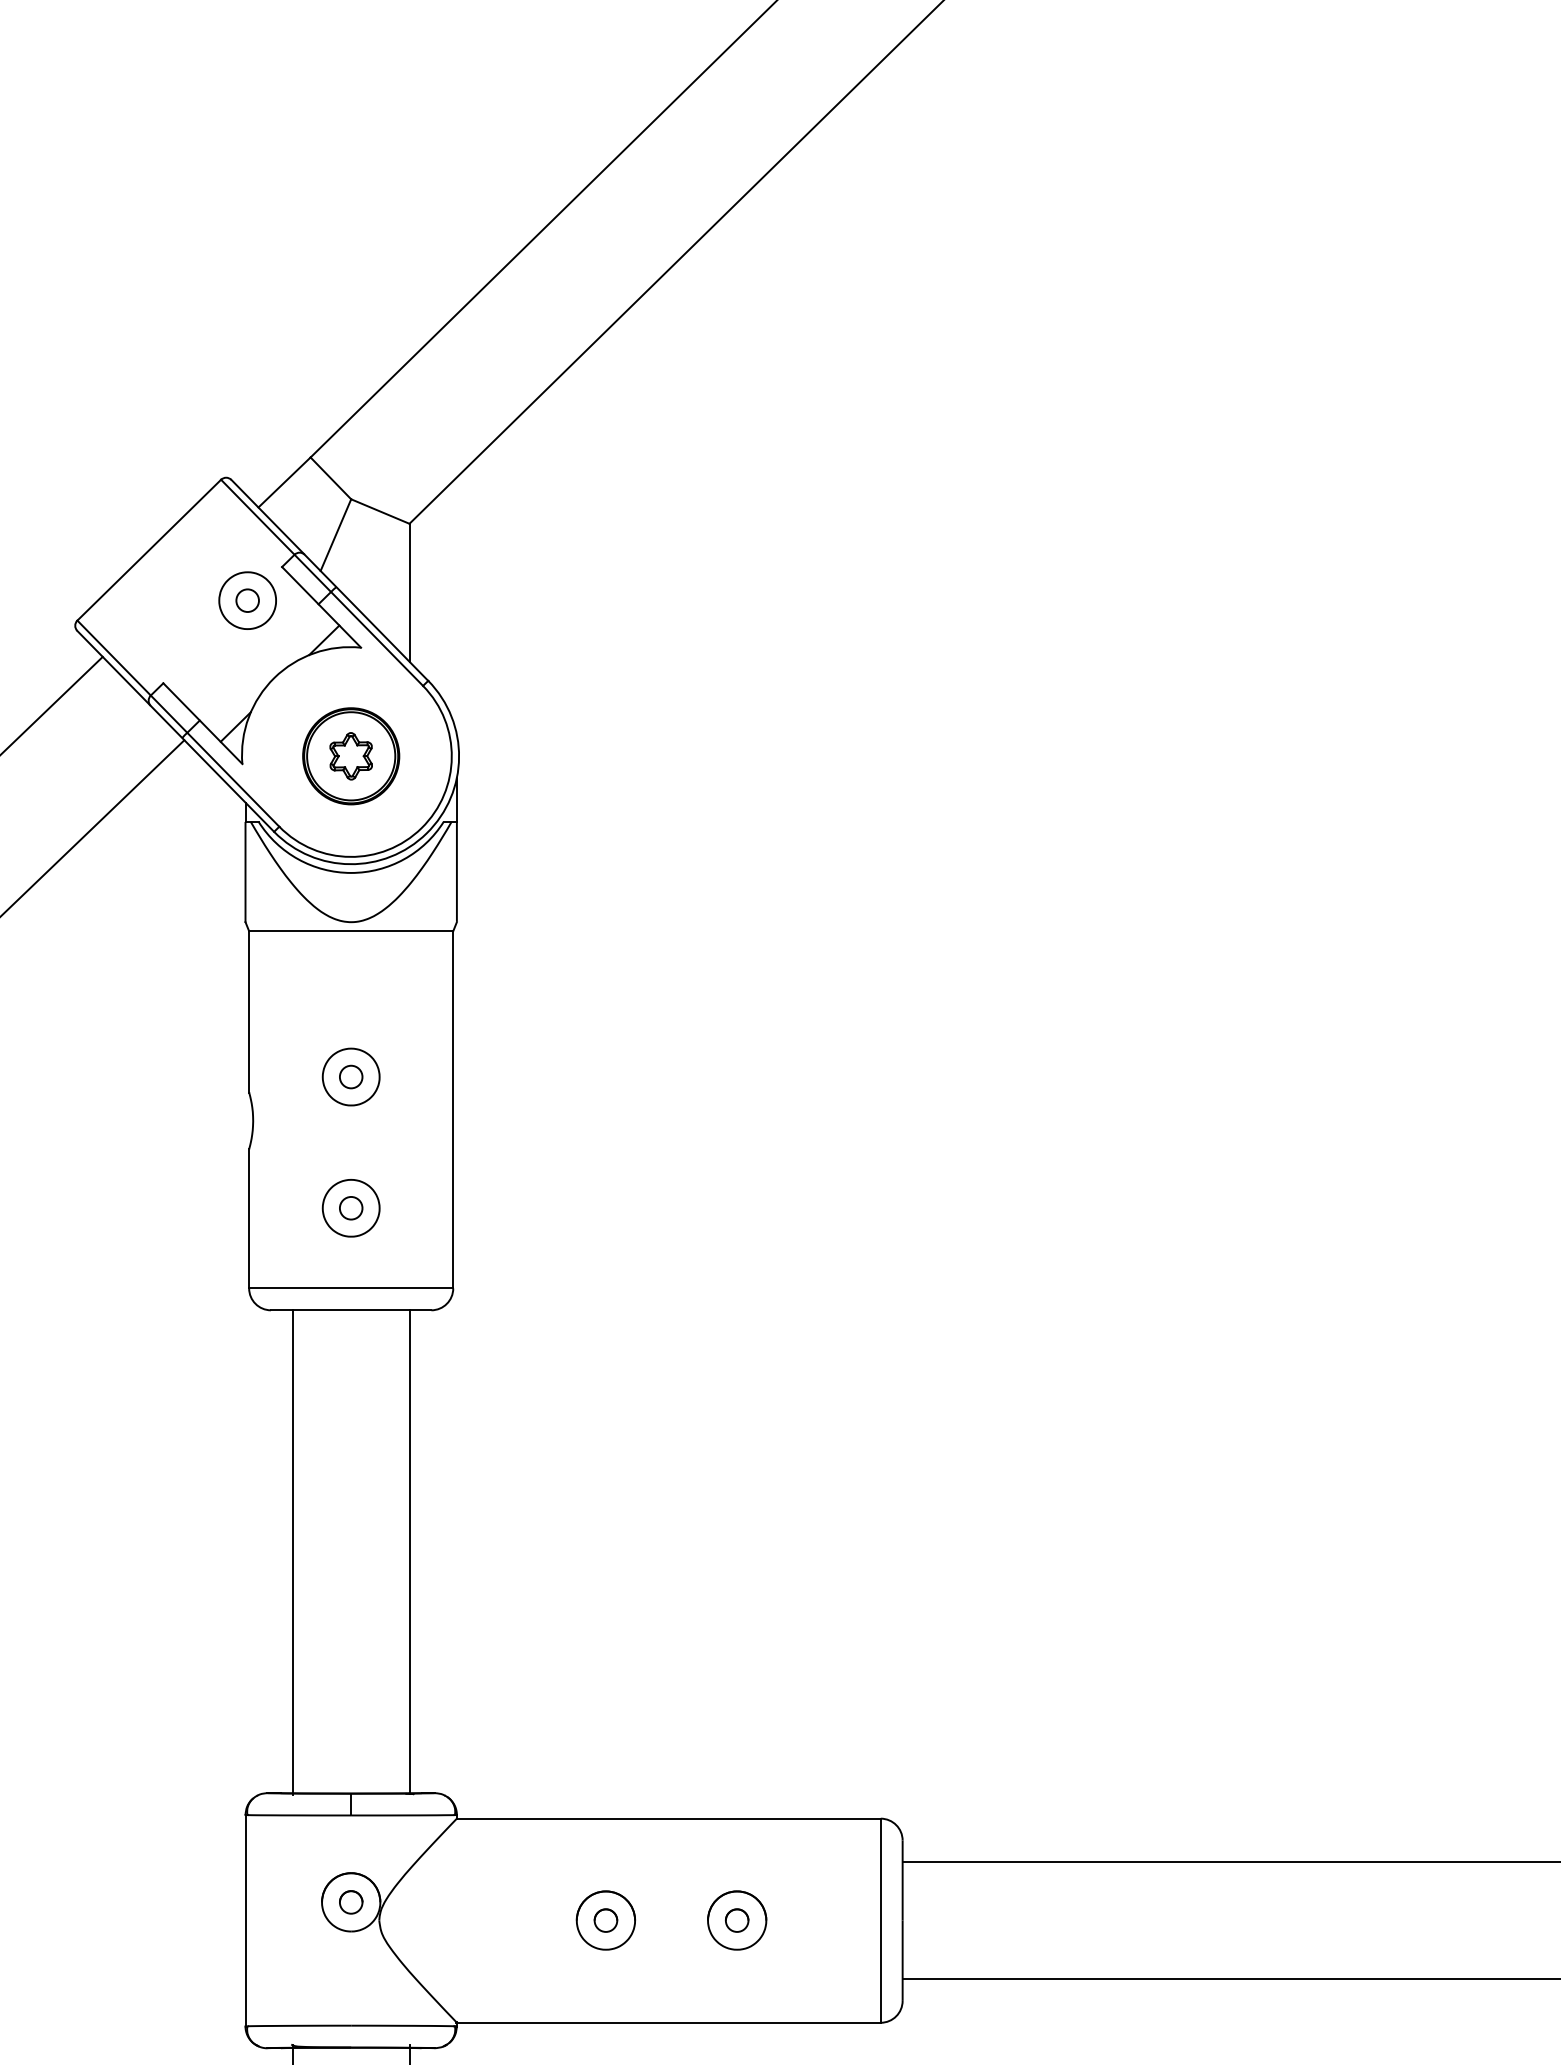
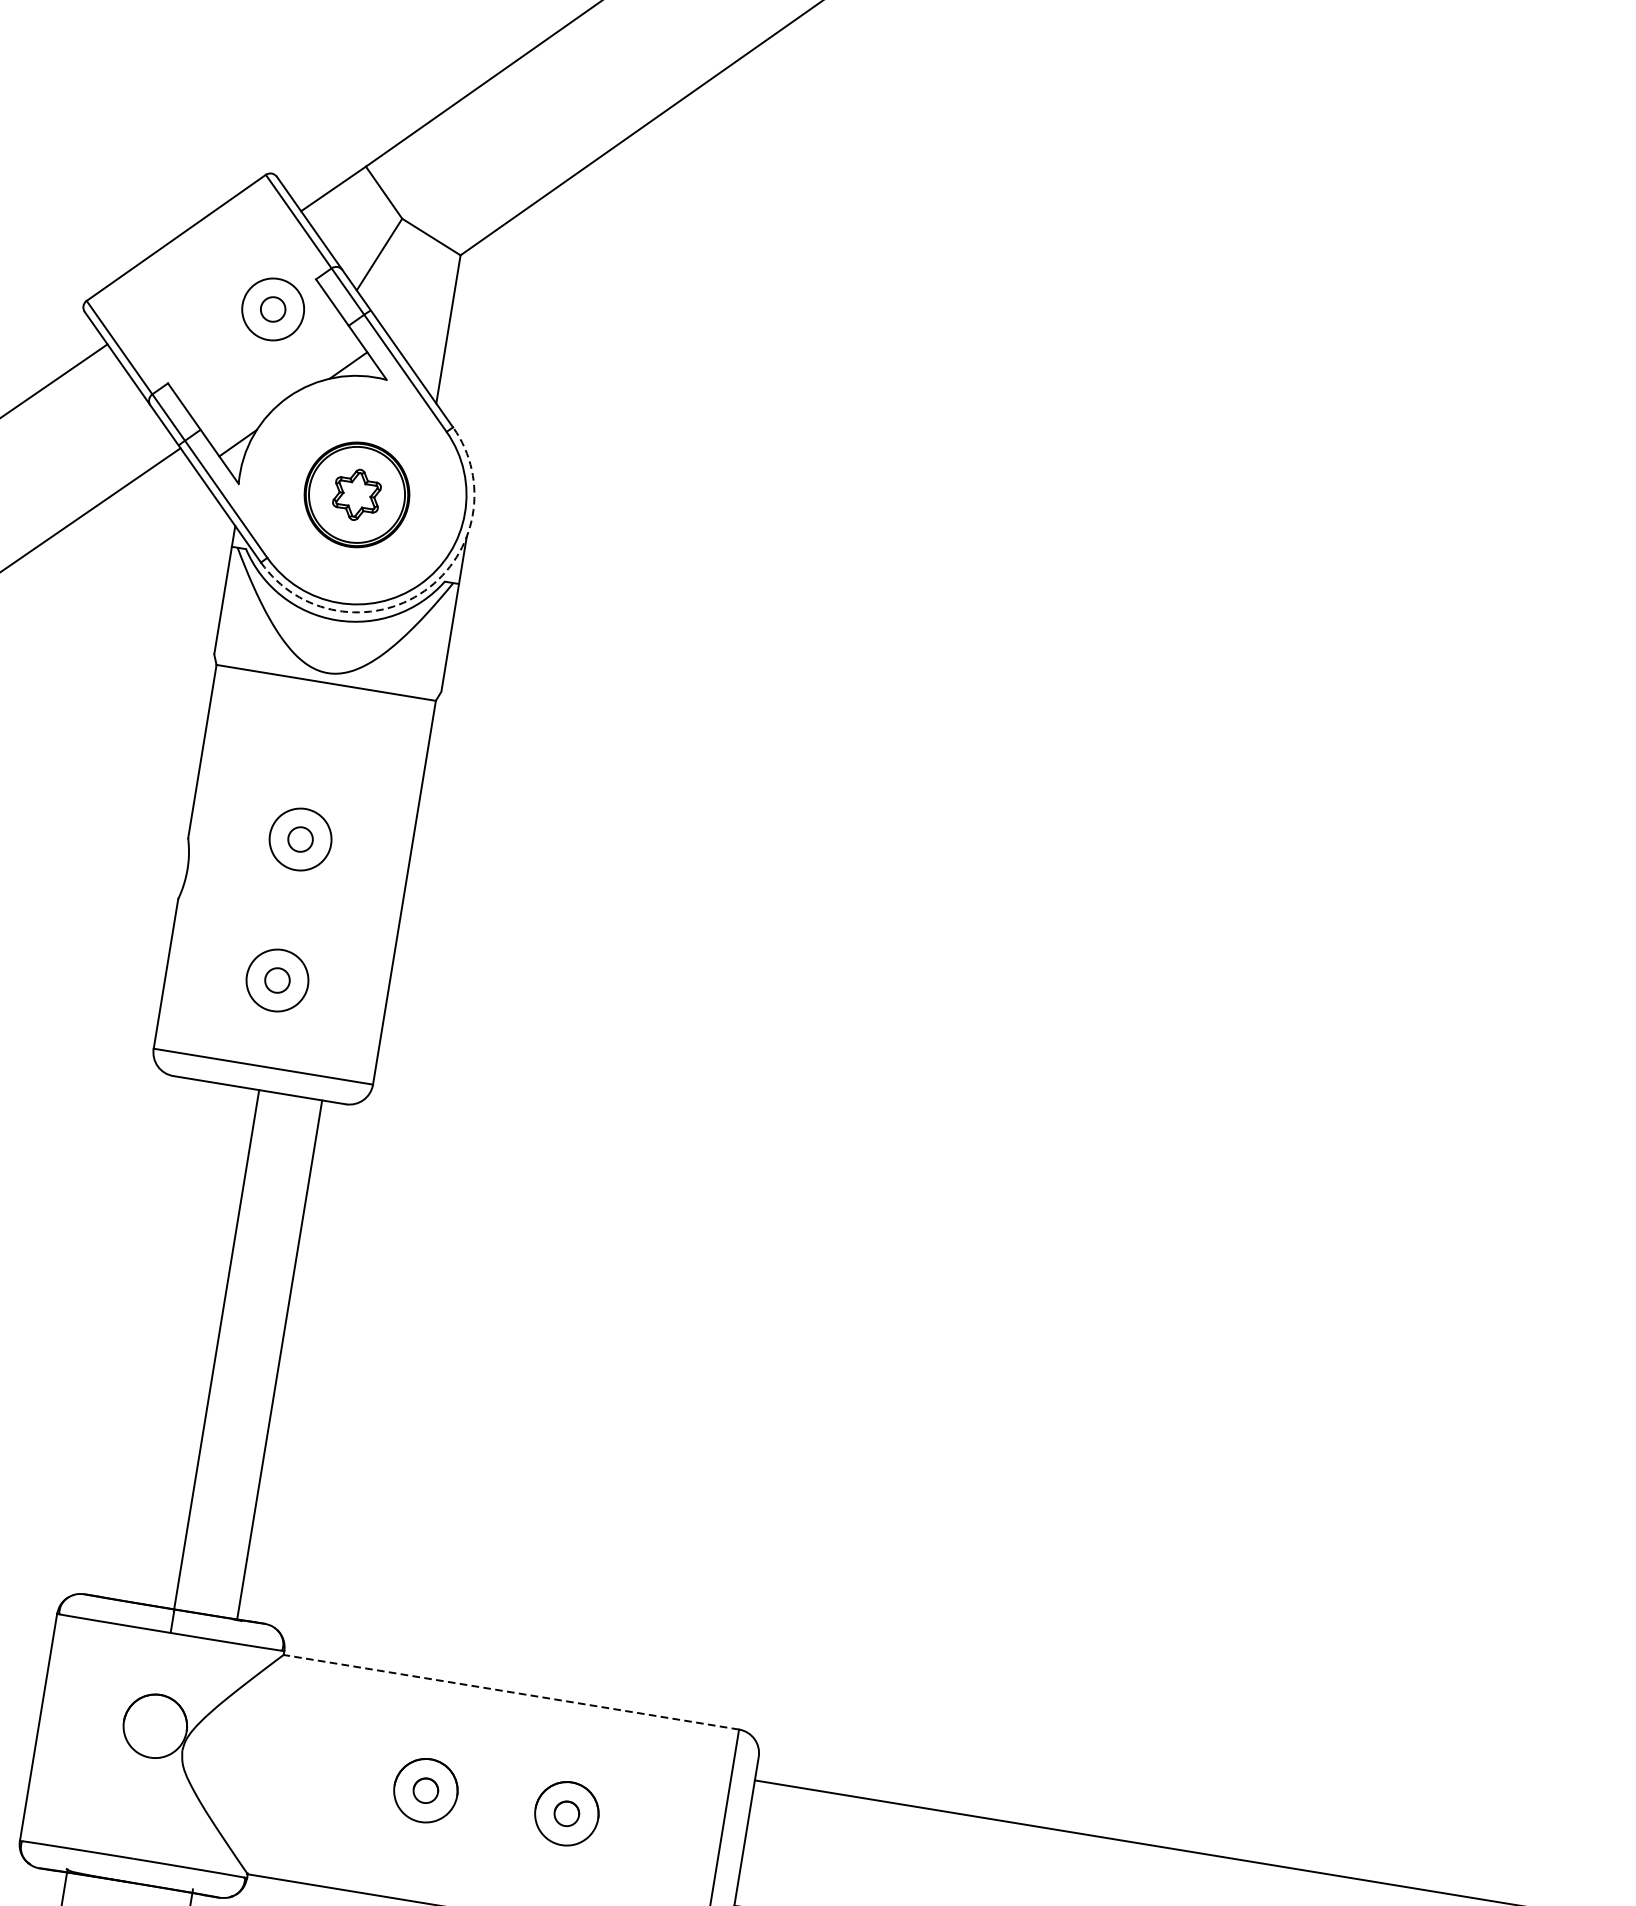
arc: (426, 833) -> (424, 591), solid -> dashed
line: (292, 1552) -> (216, 1350), moved
line: (668, 1818) -> (511, 1692), solid -> dashed
circle: (351, 1902) -> (155, 1726), removed

